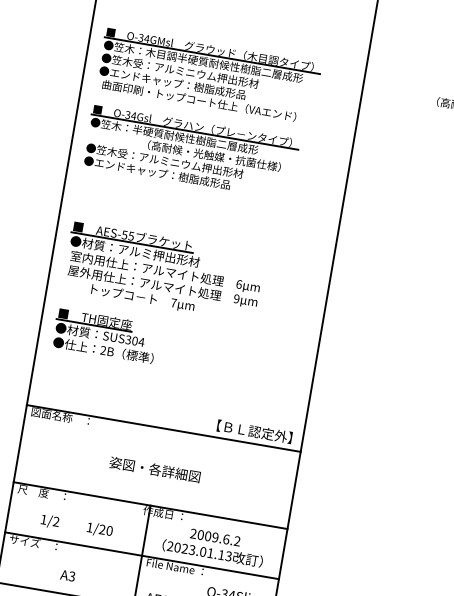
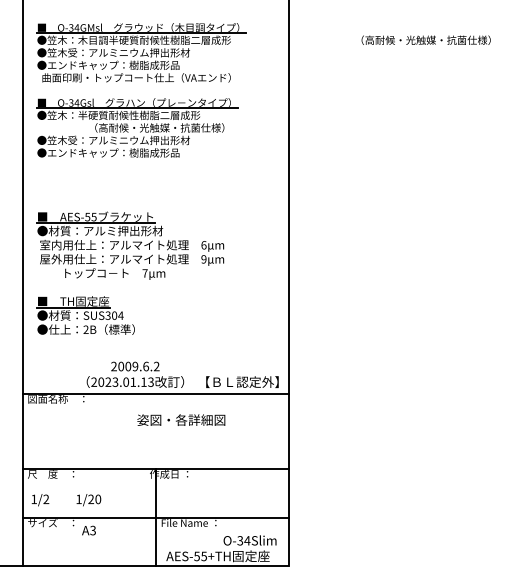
text: (155, 469) -> (181, 419), moved
text: (76, 526) -> (66, 500), moved
text: (214, 545) -> (135, 374), moved
text: (67, 575) -> (88, 530), moved

